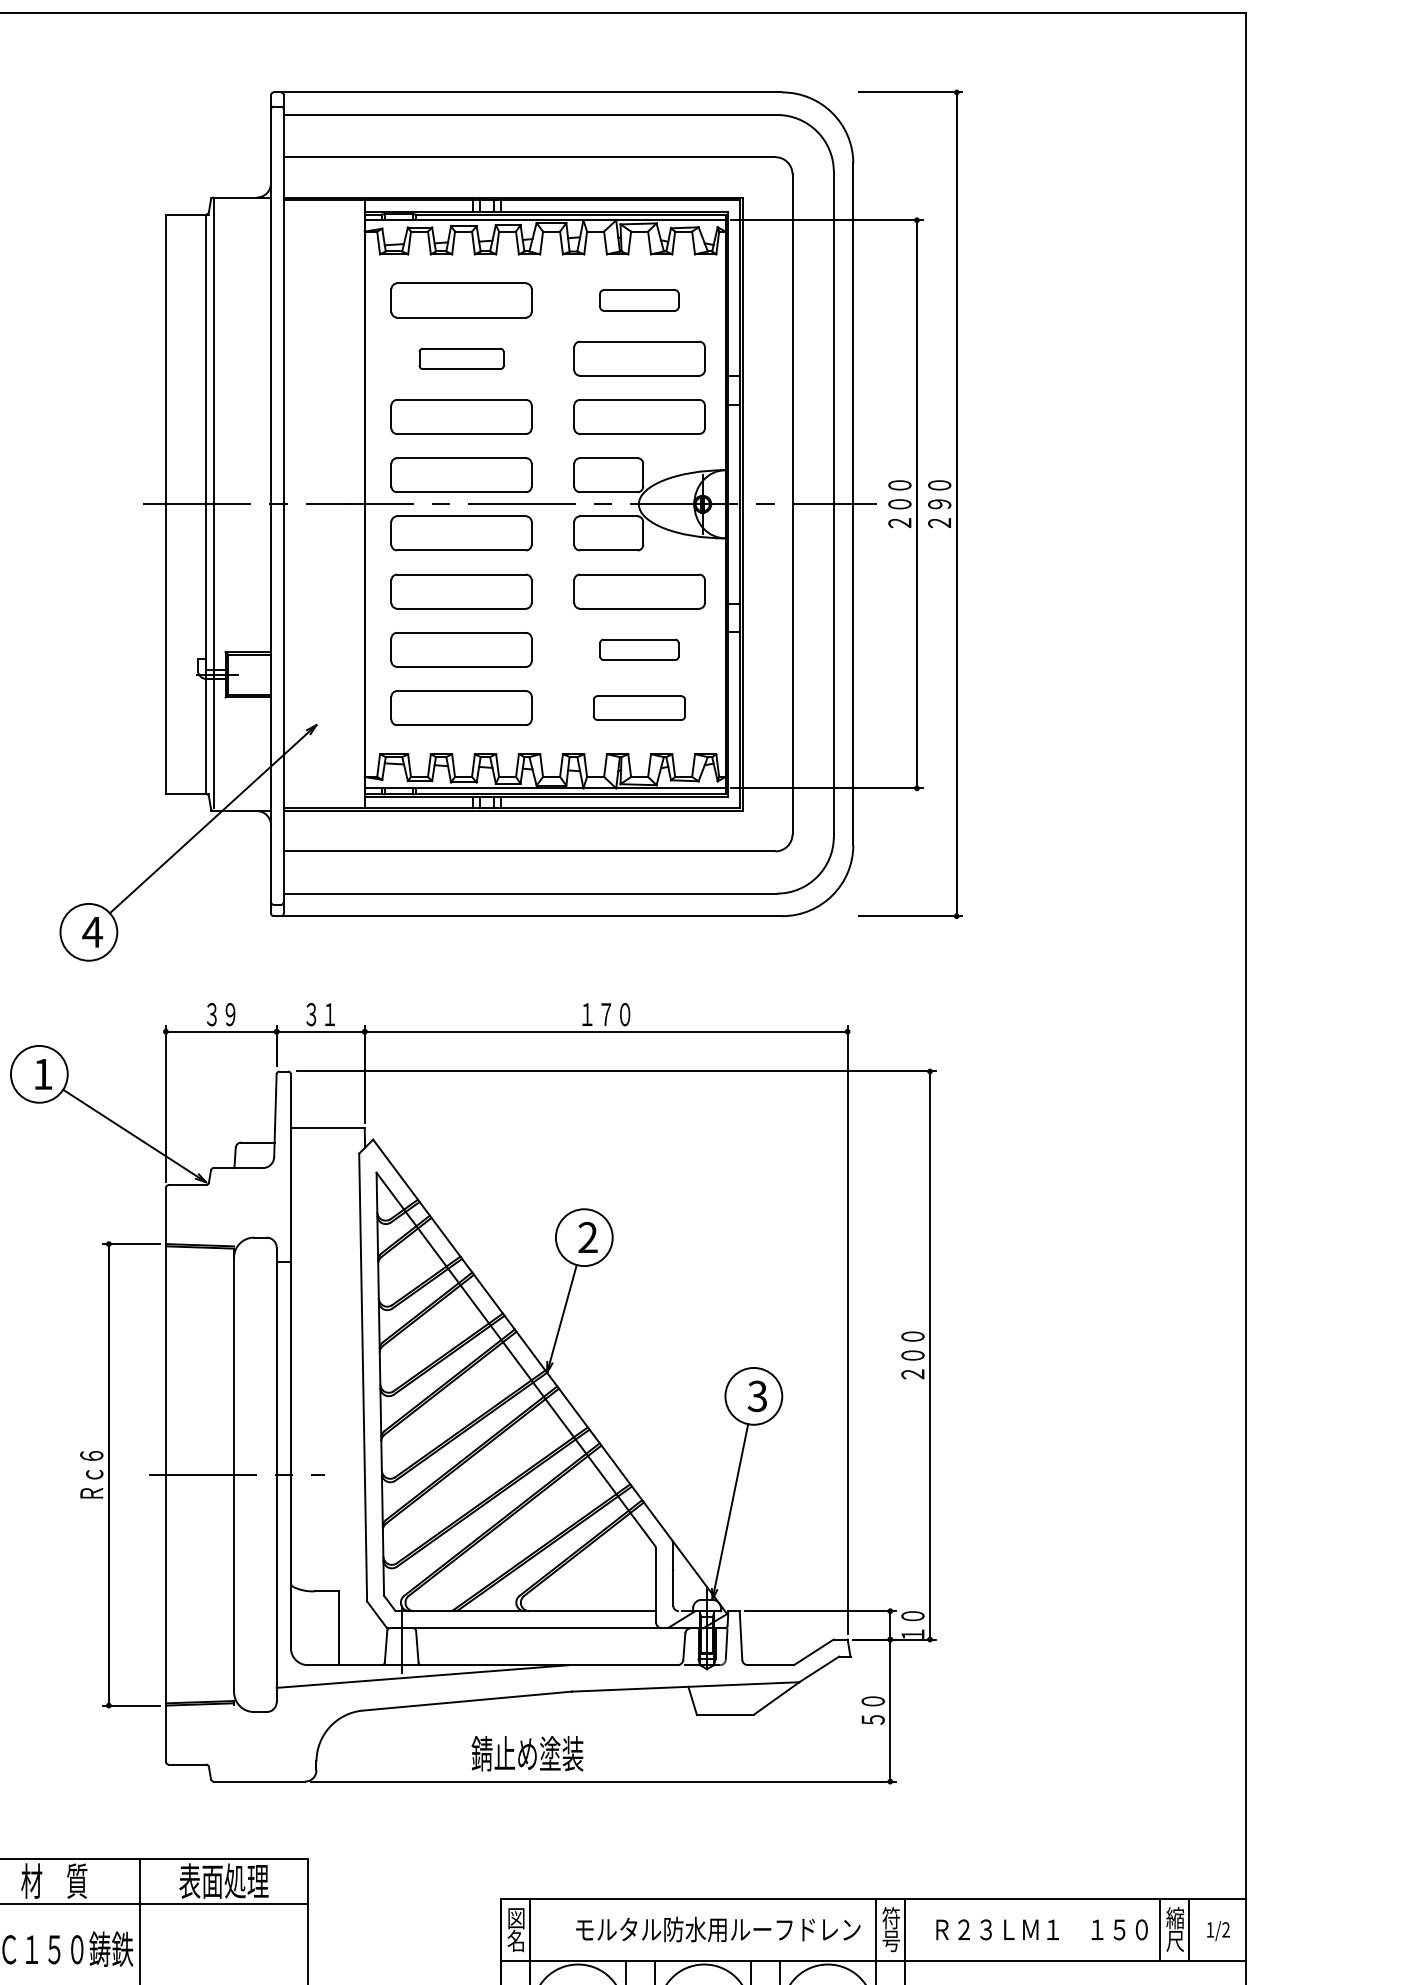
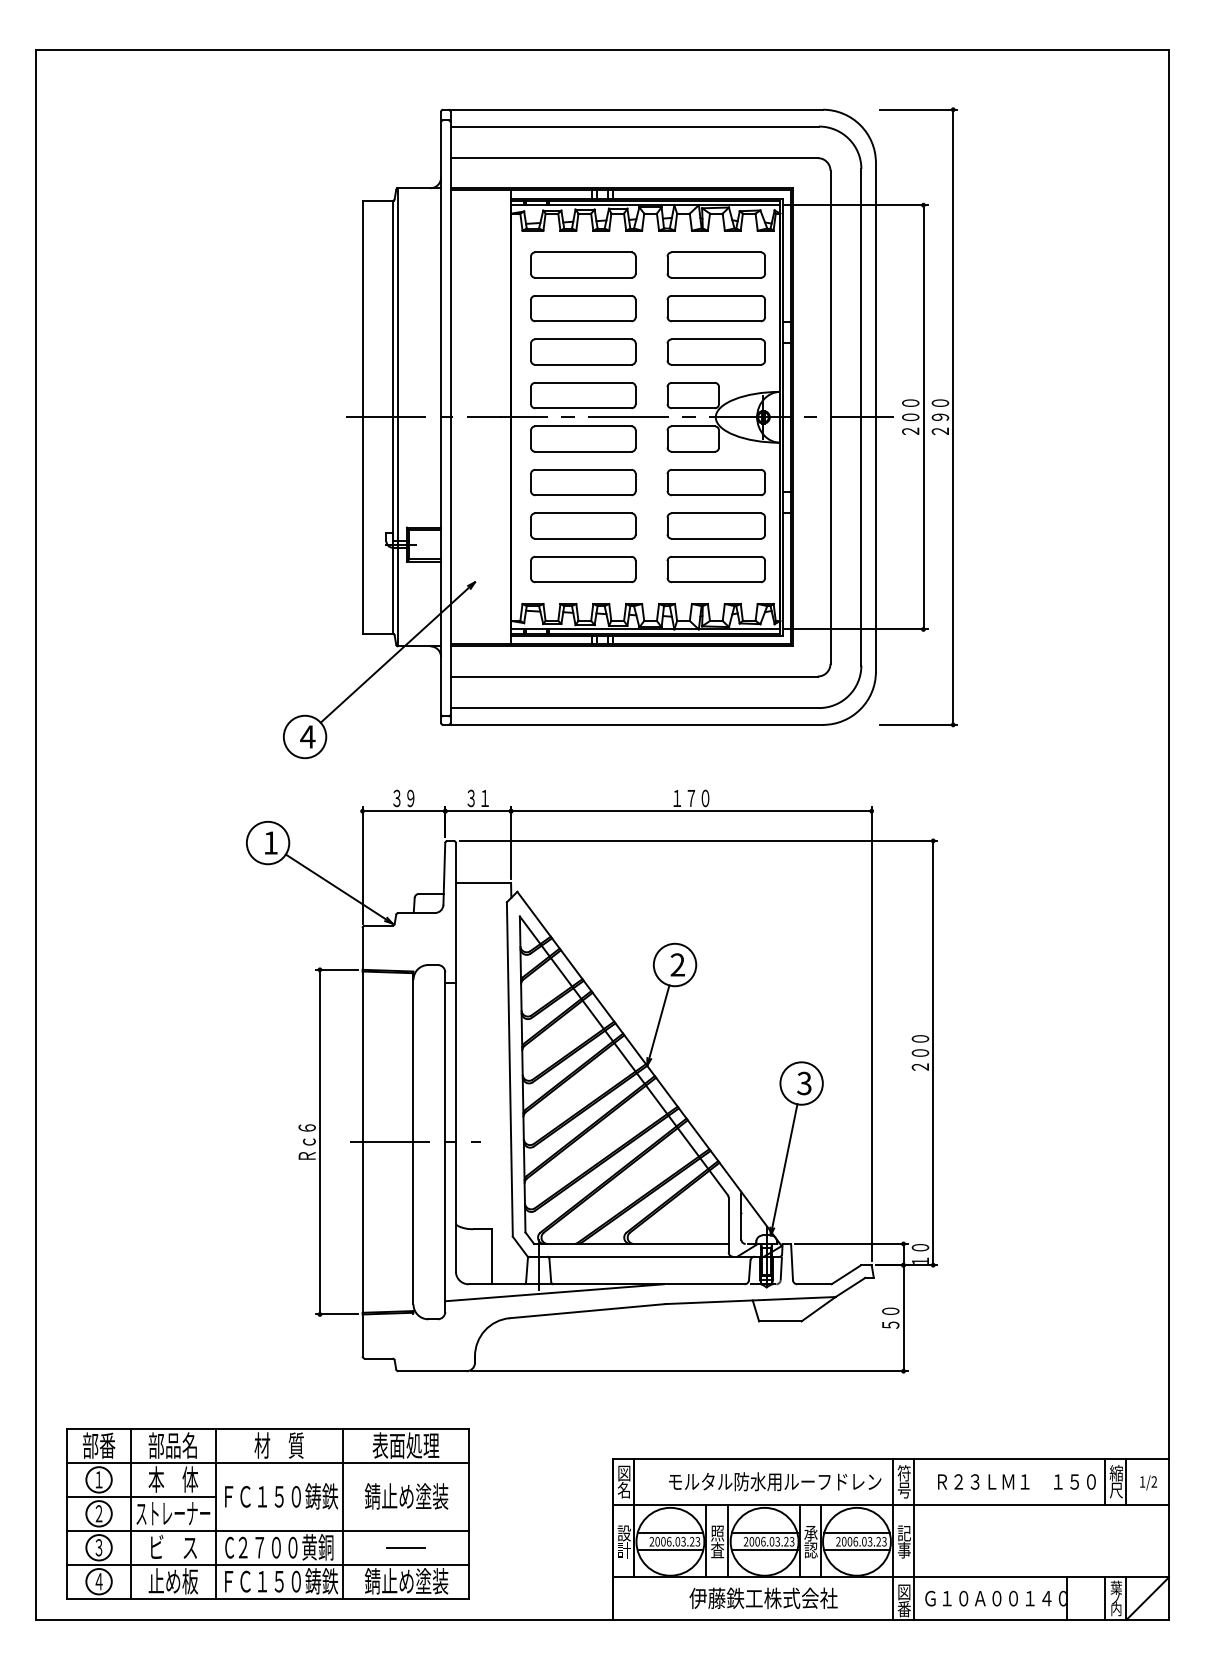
part: (638, 299) -> (715, 264), size x1.67
part: (461, 358) -> (583, 308), size x1.67
part: (638, 649) -> (715, 525), size x1.67
part: (638, 708) -> (715, 569), size x1.43
text: (527, 1753) -> (406, 1496), moved

